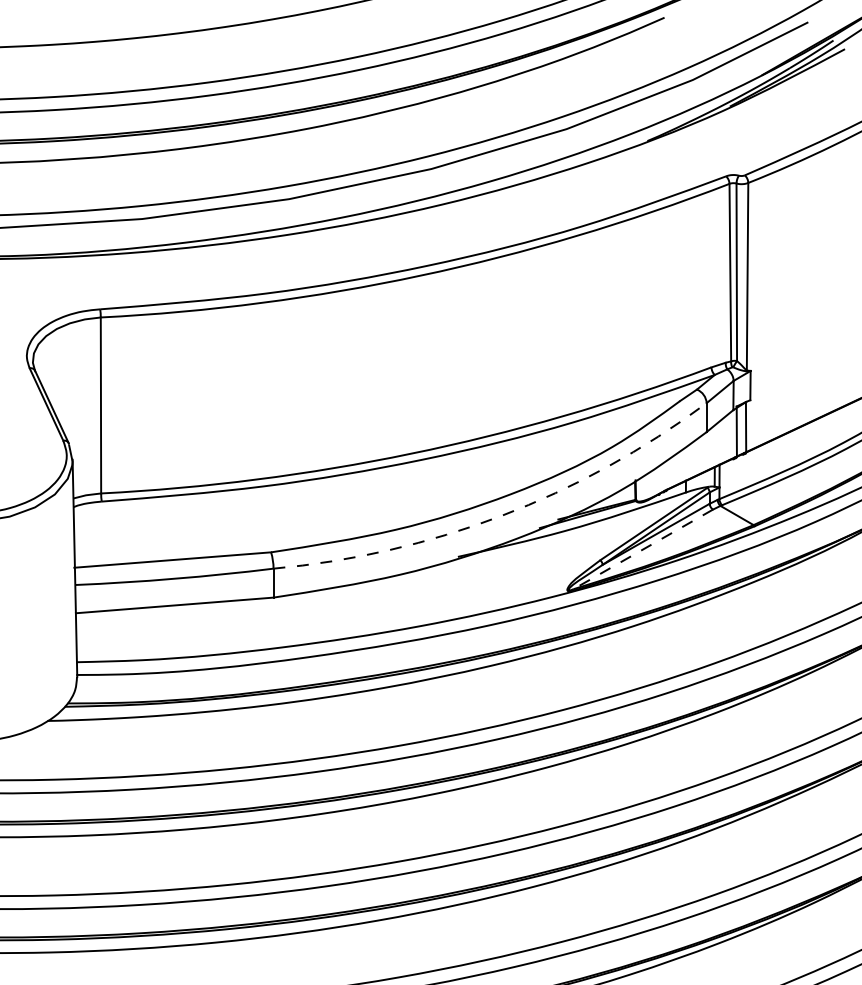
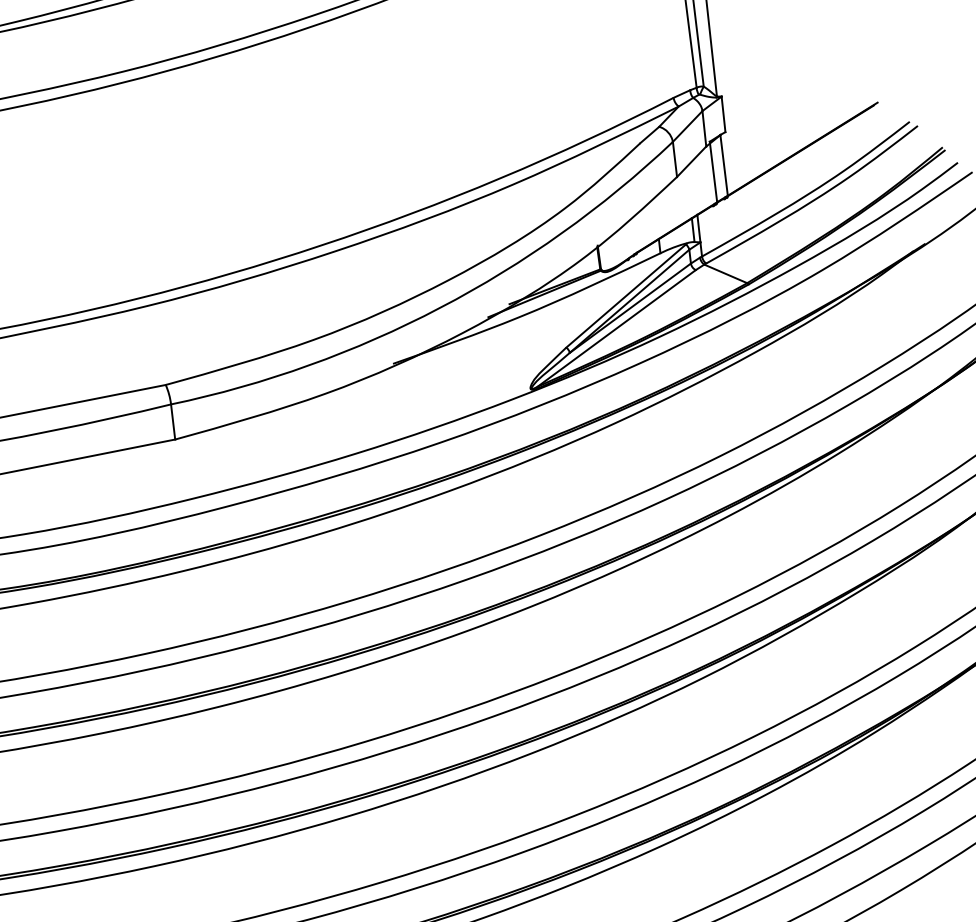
arc: (501, 515) -> (440, 307), dashed -> solid
line: (642, 549) -> (615, 328), dashed -> solid

